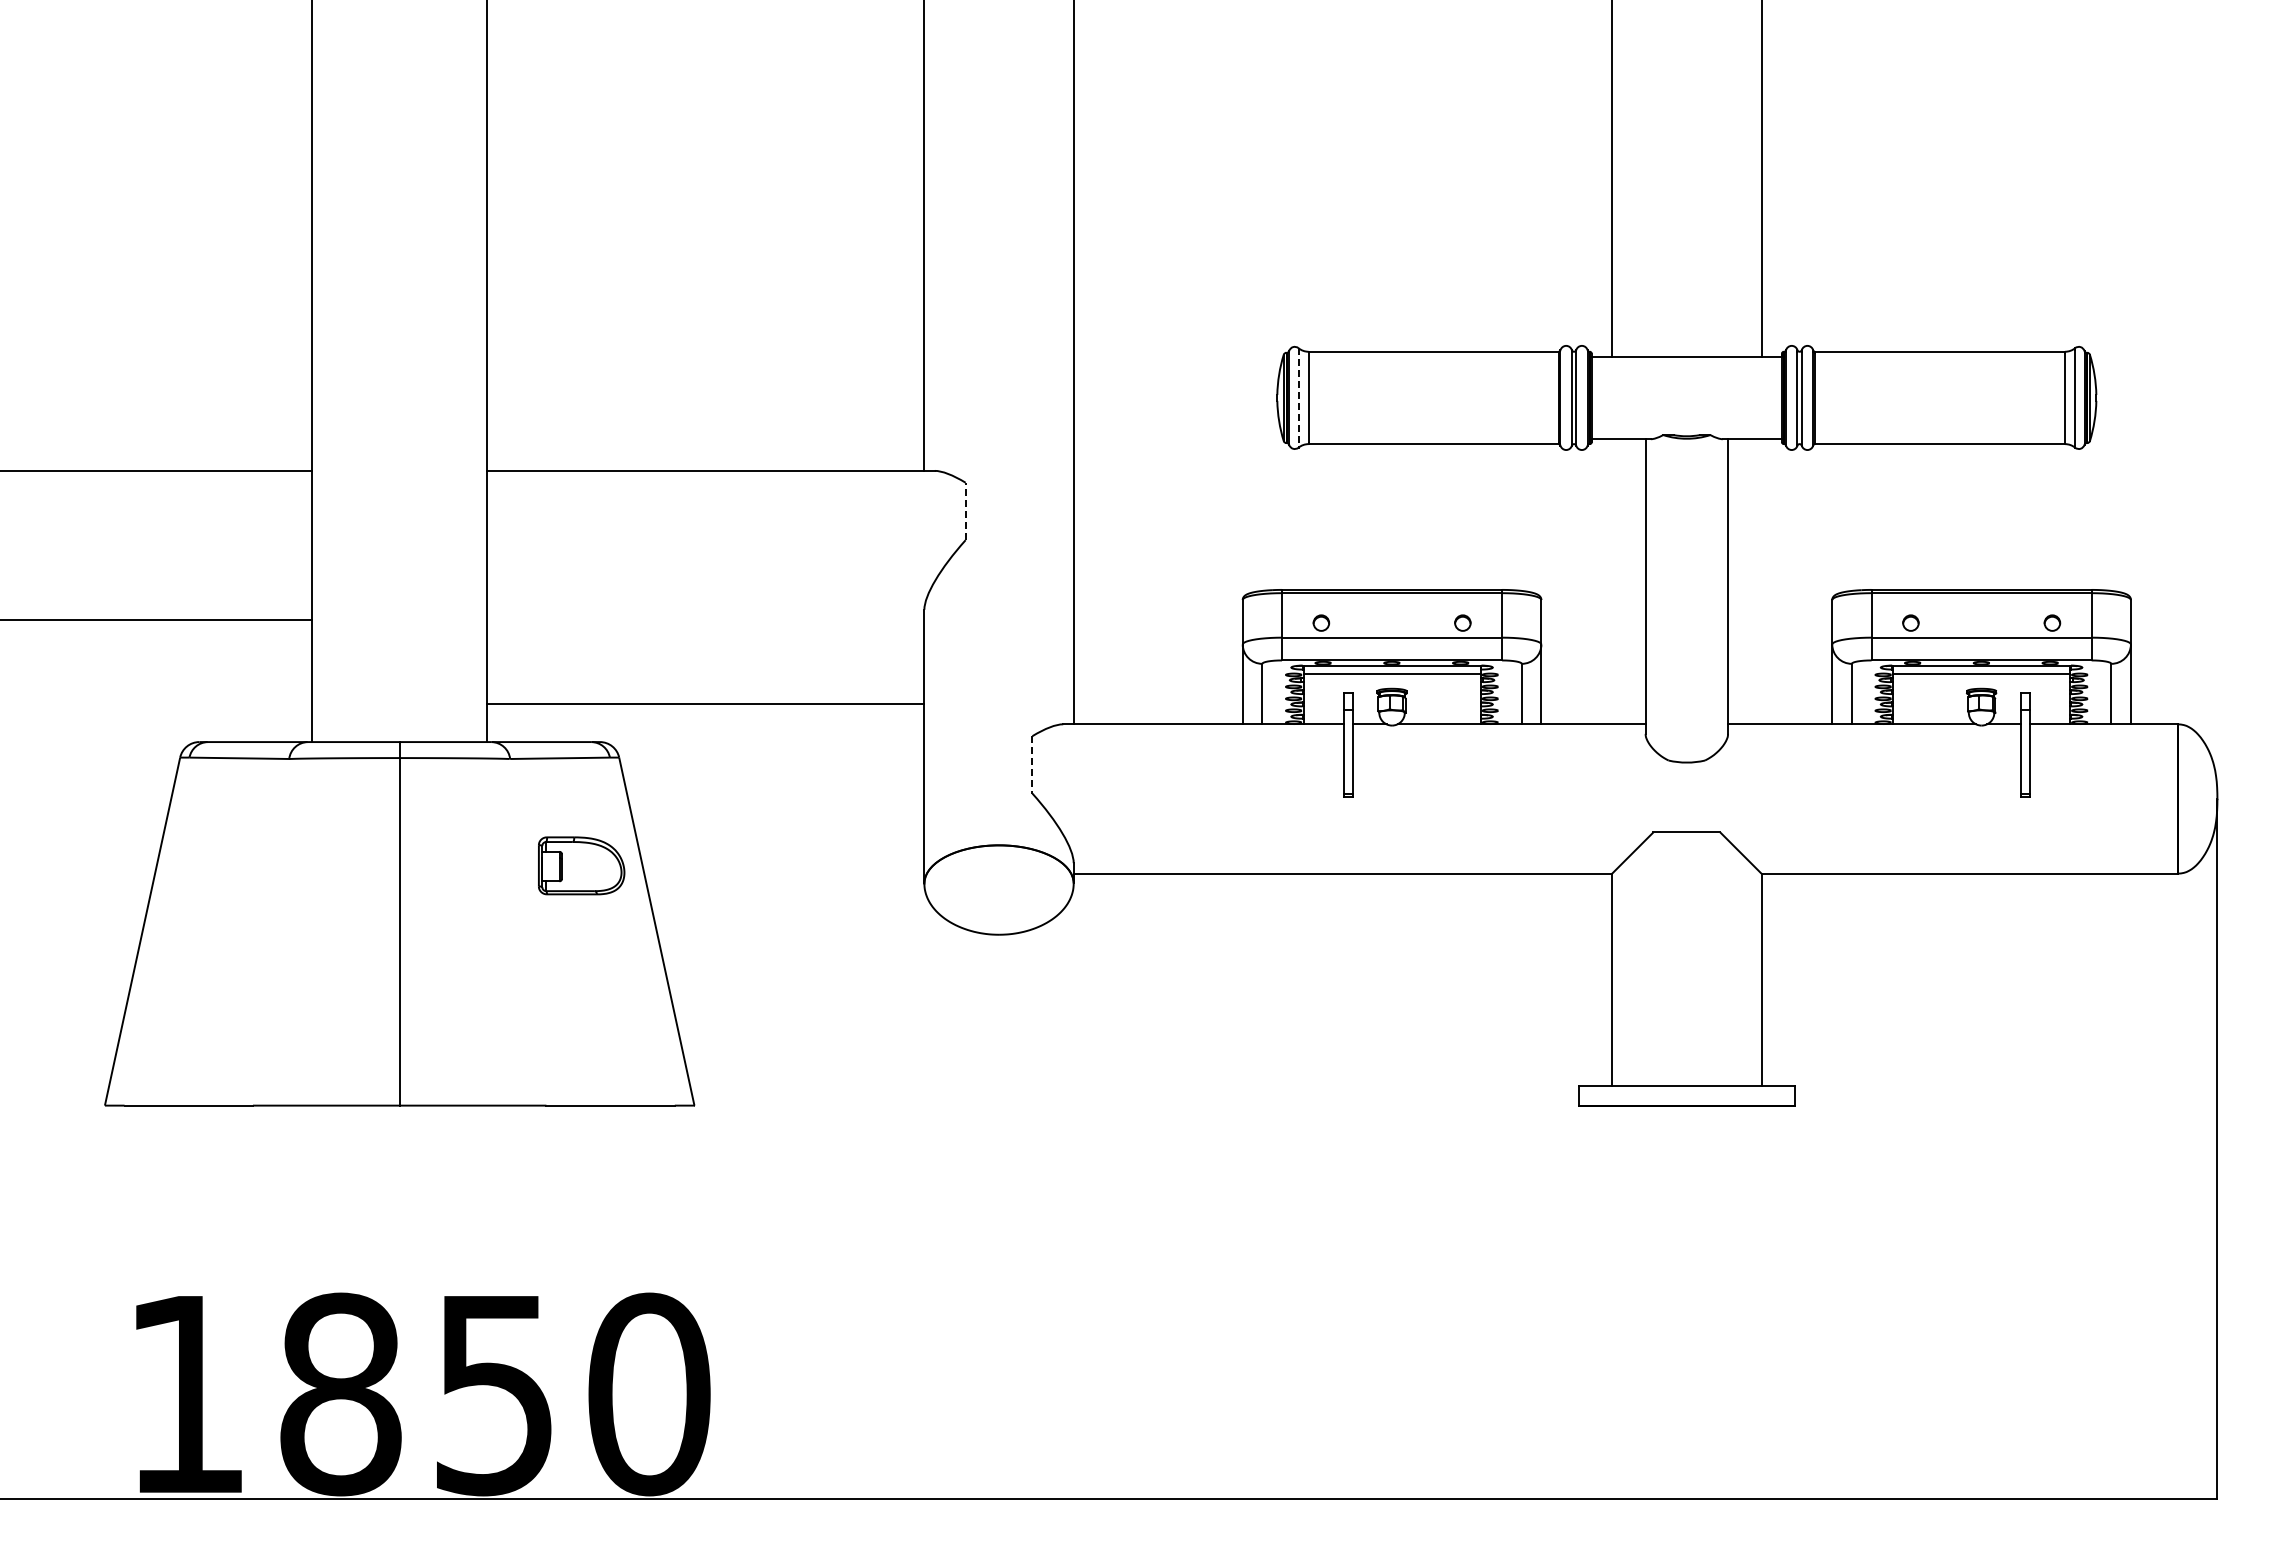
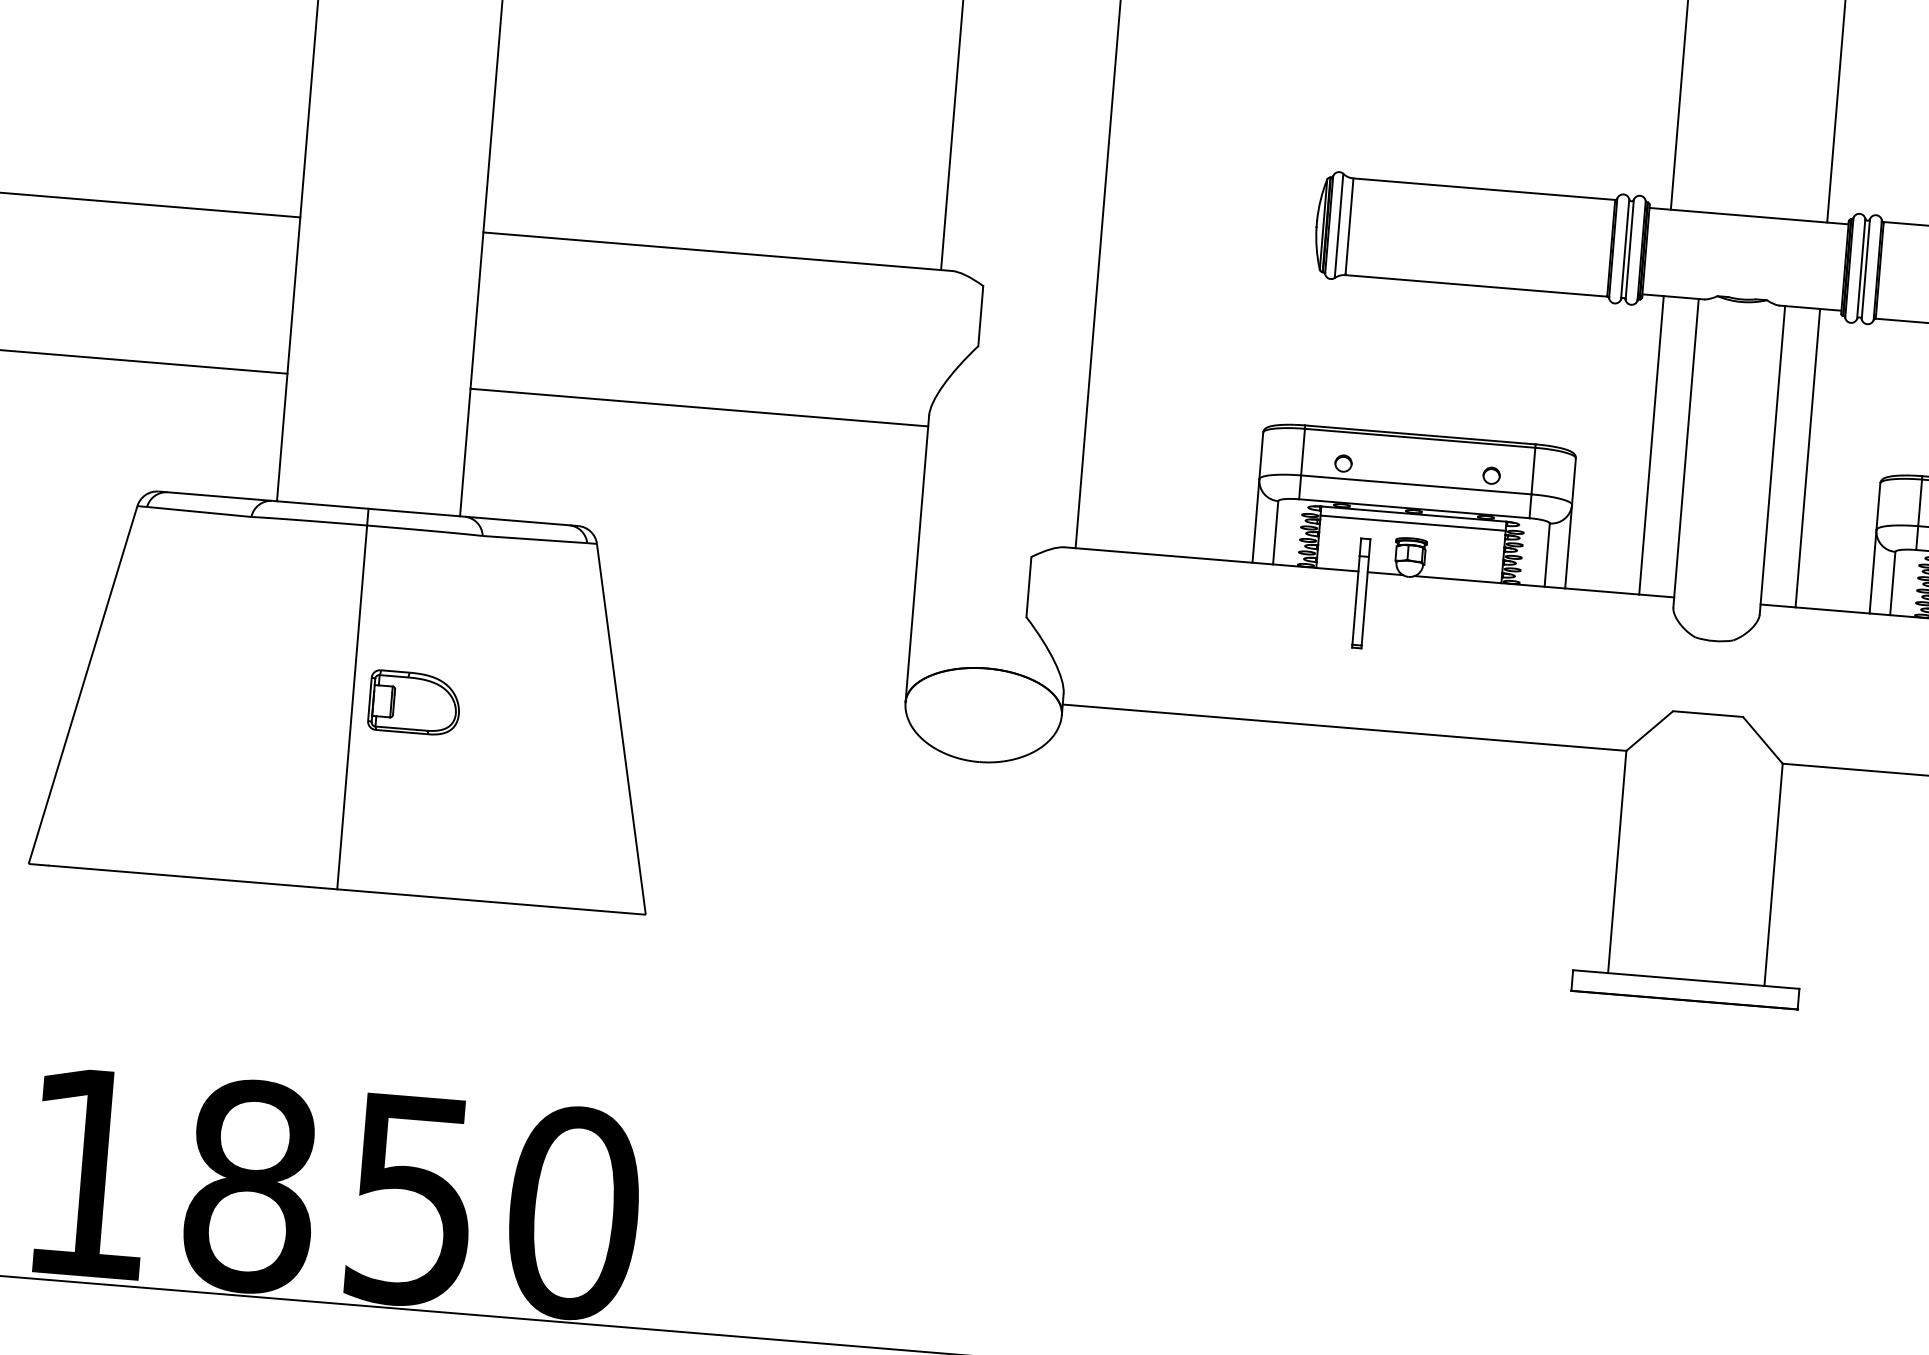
line: (1298, 397) -> (1339, 225), dashed -> solid
line: (965, 511) -> (980, 316), dashed -> solid
line: (1612, 581) -> (1651, 445), added
line: (1761, 581) -> (1807, 457), added
line: (705, 704) -> (699, 407), moved
line: (1032, 764) -> (1028, 586), dashed -> solid
part: (581, 865) -> (414, 702), moved

